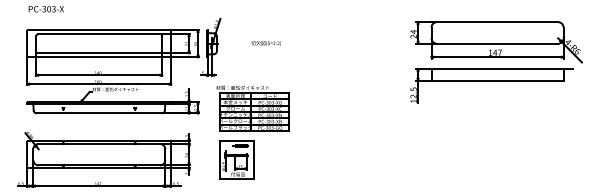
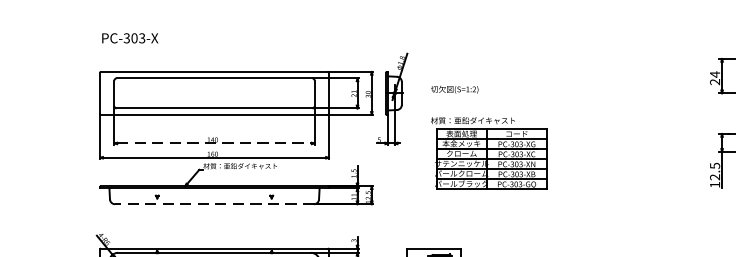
text: (265, 43) -> (453, 89), moved
line: (99, 75) -> (214, 143), solid -> dashed
part: (252, 108) -> (488, 153), moved
line: (98, 113) -> (213, 204), solid -> dashed

